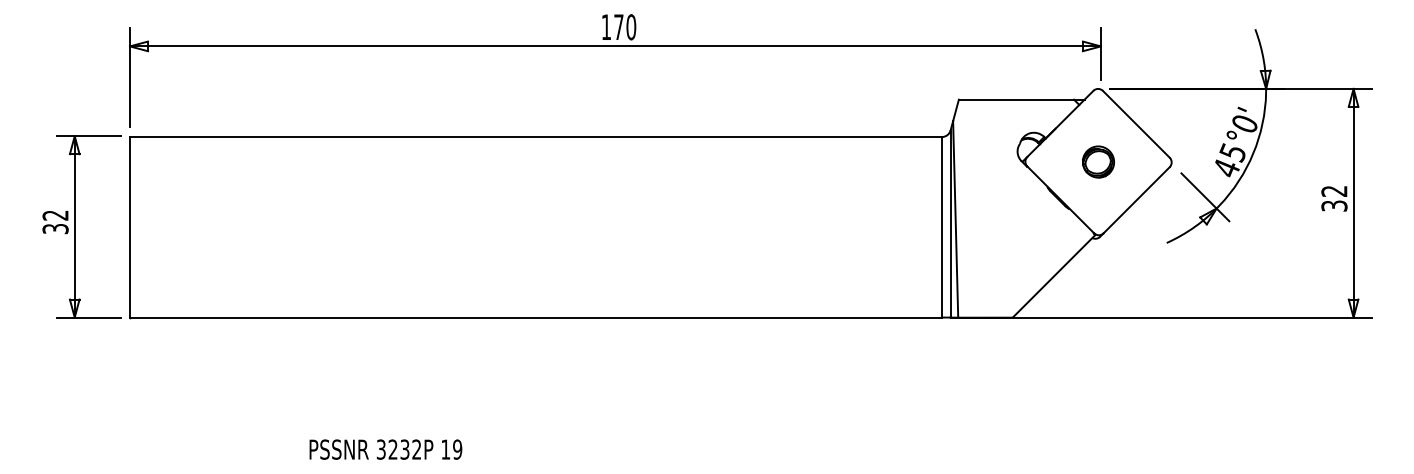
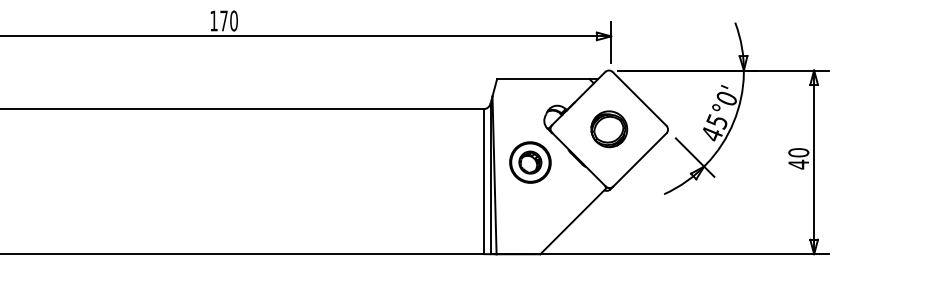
part: (1098, 161) -> (609, 128), size x1.43
text: (1334, 198) -> (798, 158), 32 -> 40
part: (1000, 203) -> (530, 162), added

